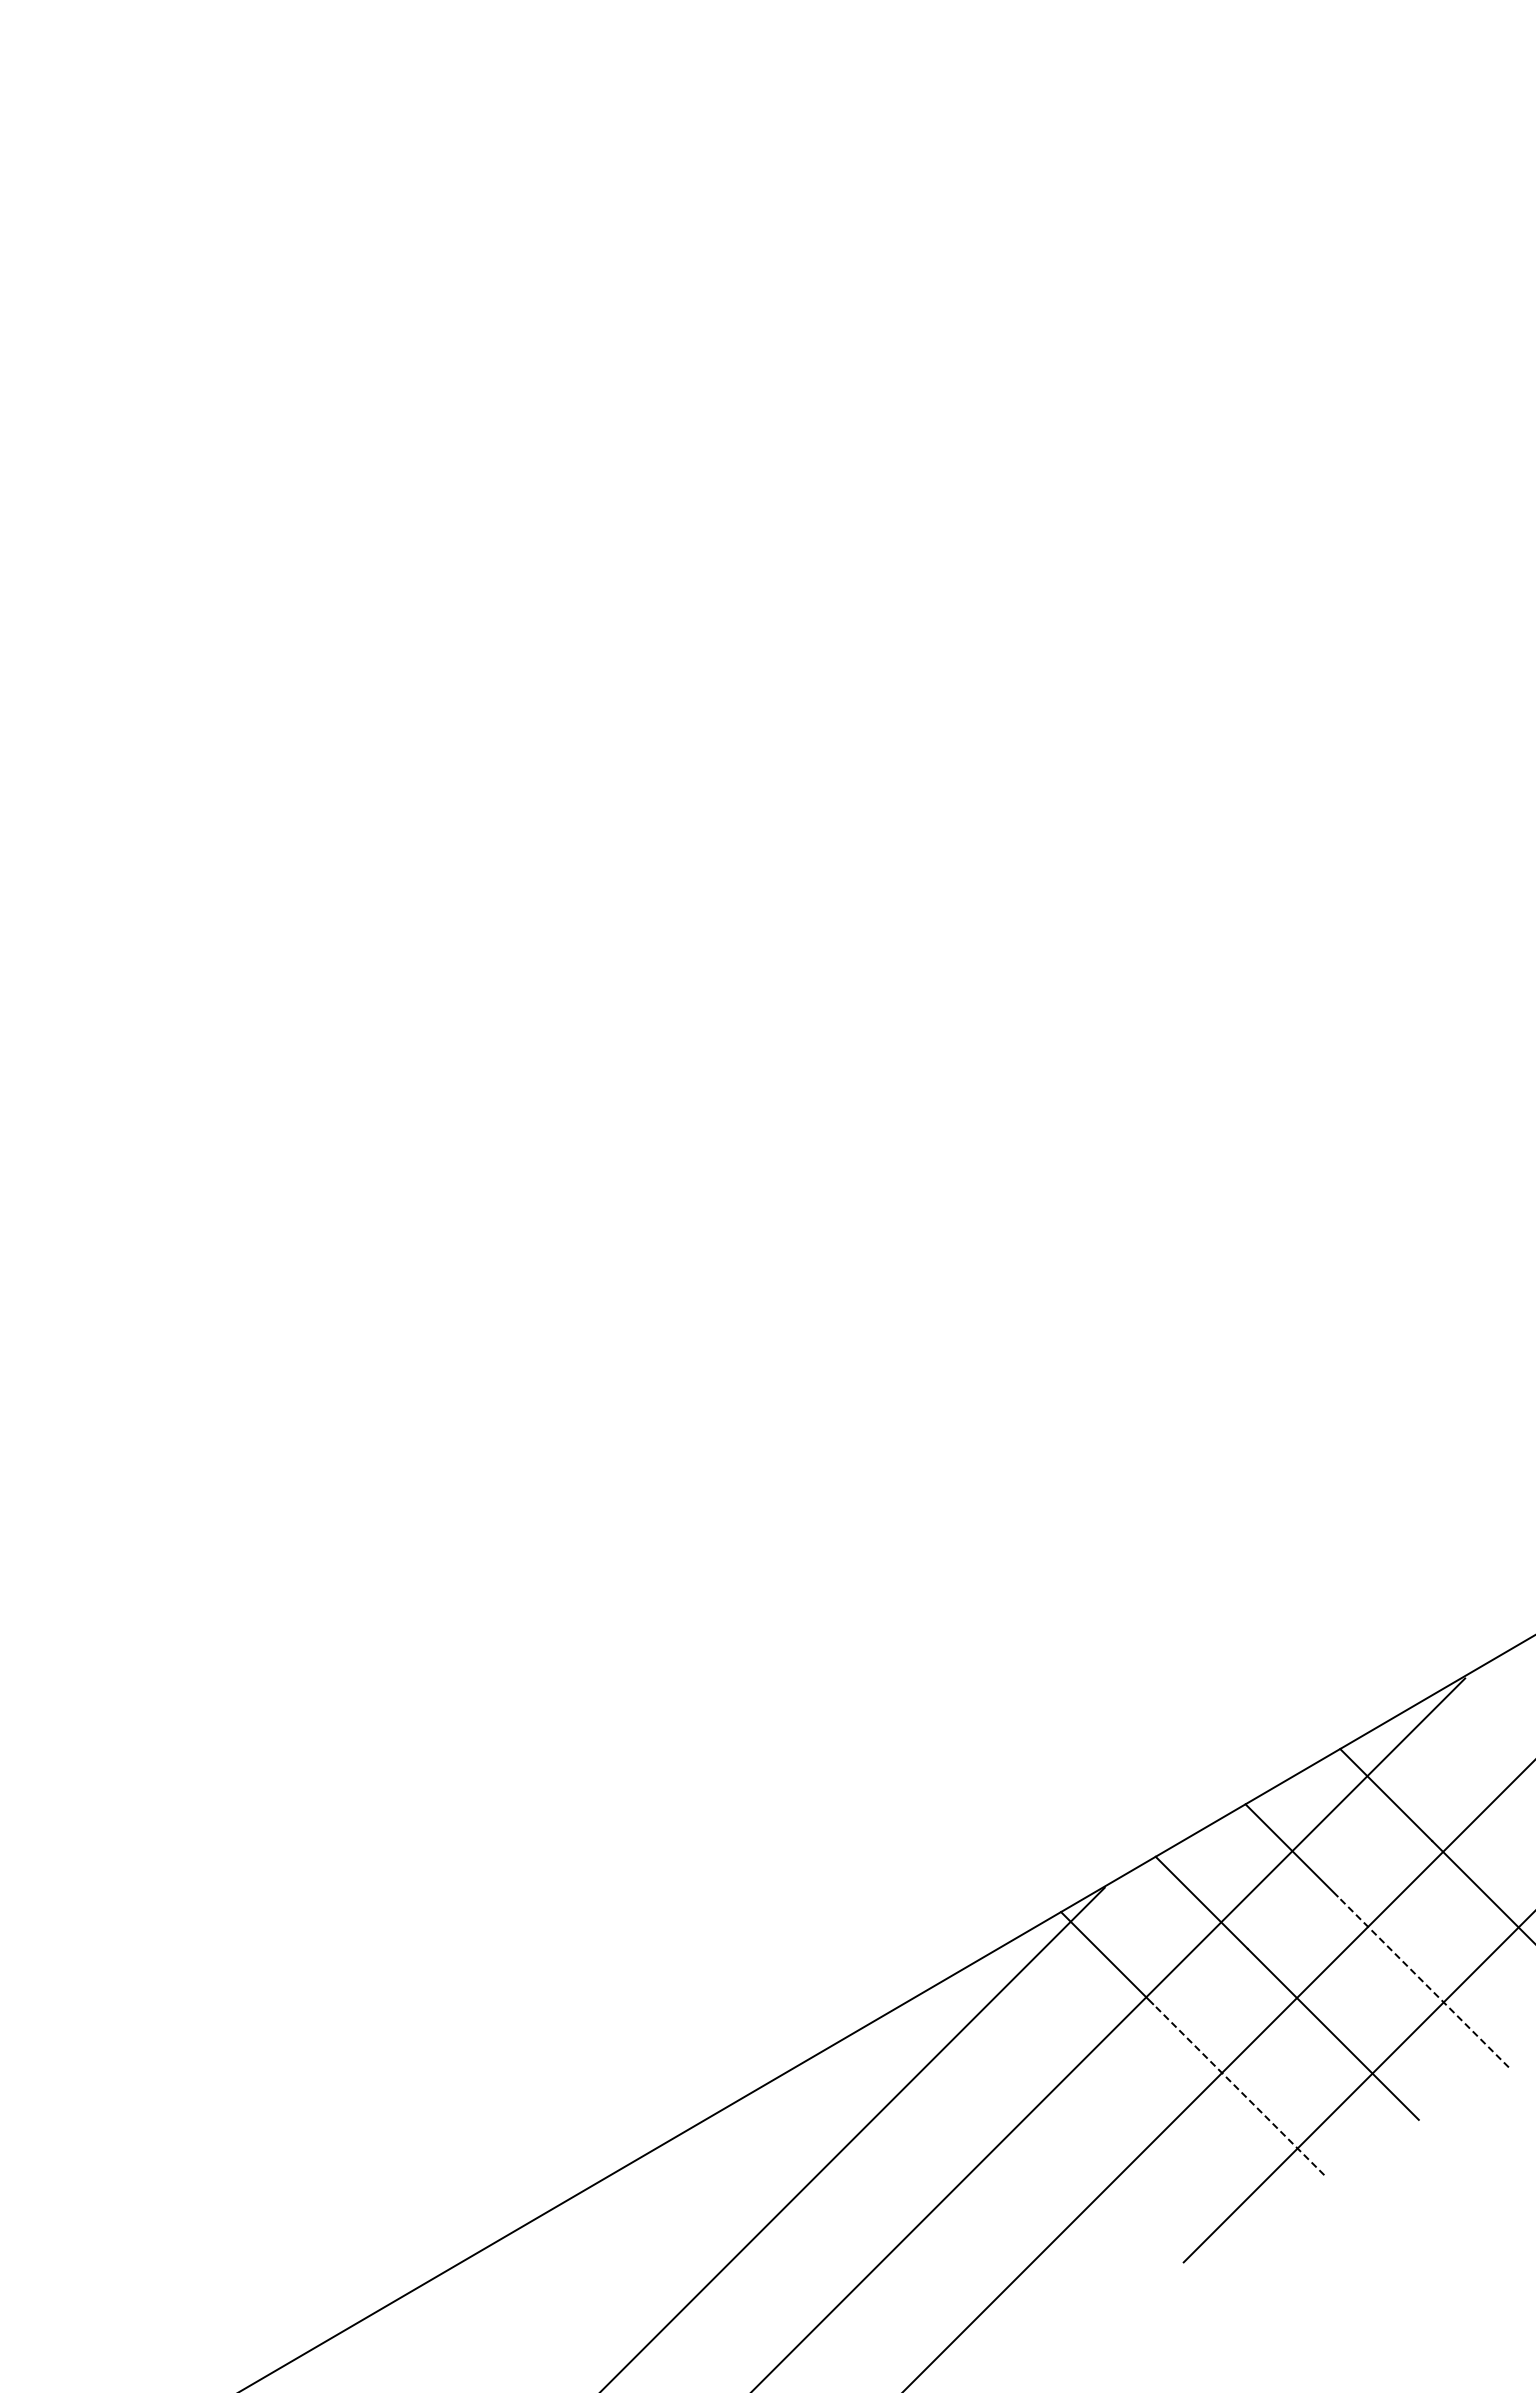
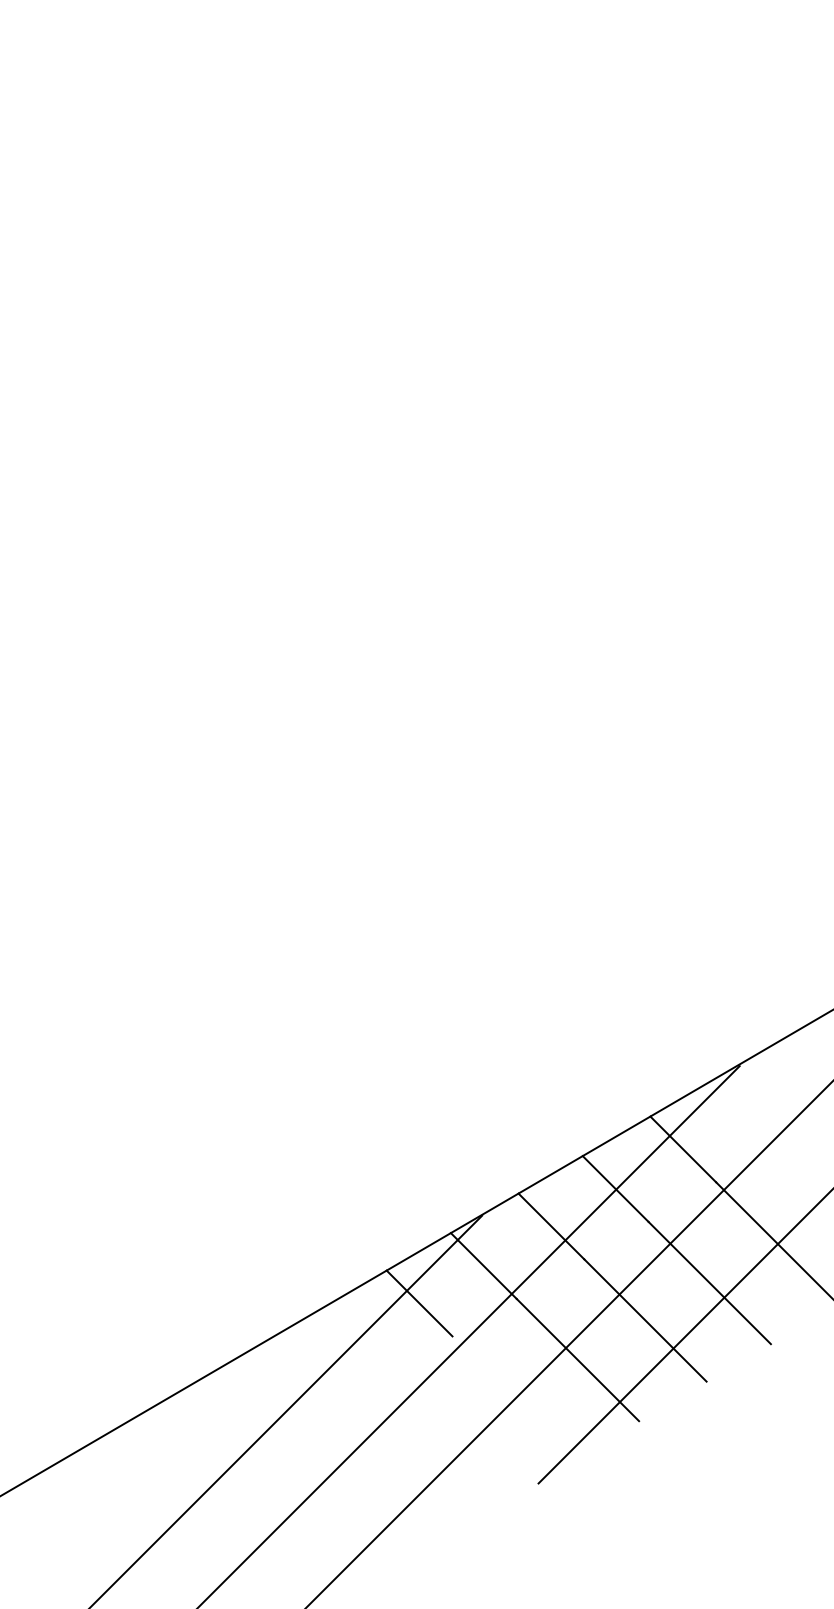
line: (1422, 1981) -> (709, 1282), dashed -> solid
line: (1017, 2010) -> (419, 1303), added
line: (1238, 2089) -> (577, 1359), dashed -> solid

